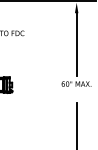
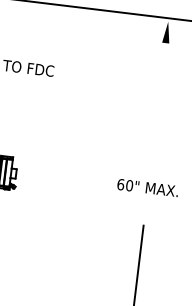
line: (76, 44) -> (157, 107), removed

